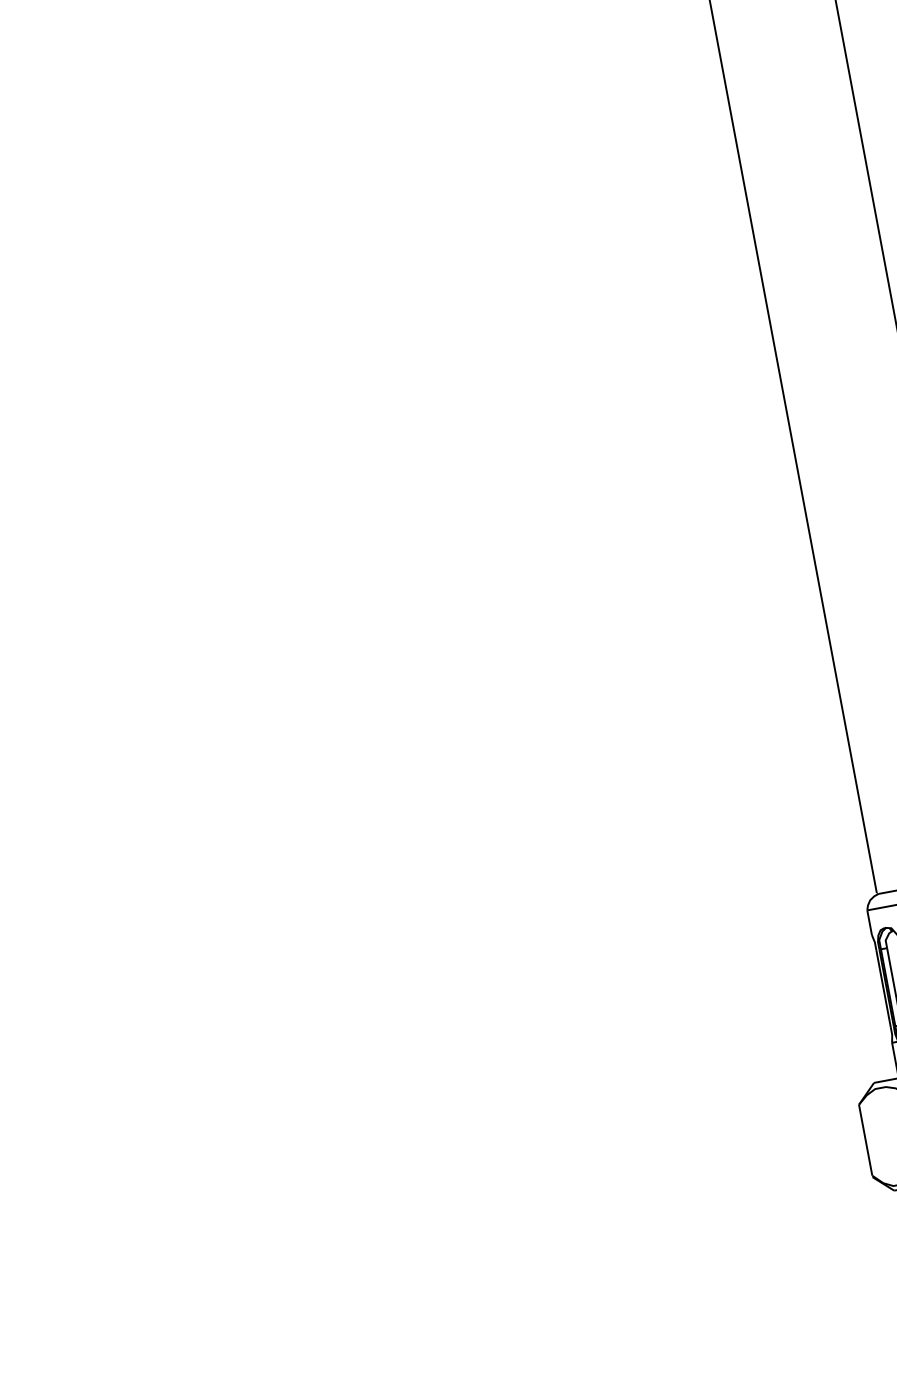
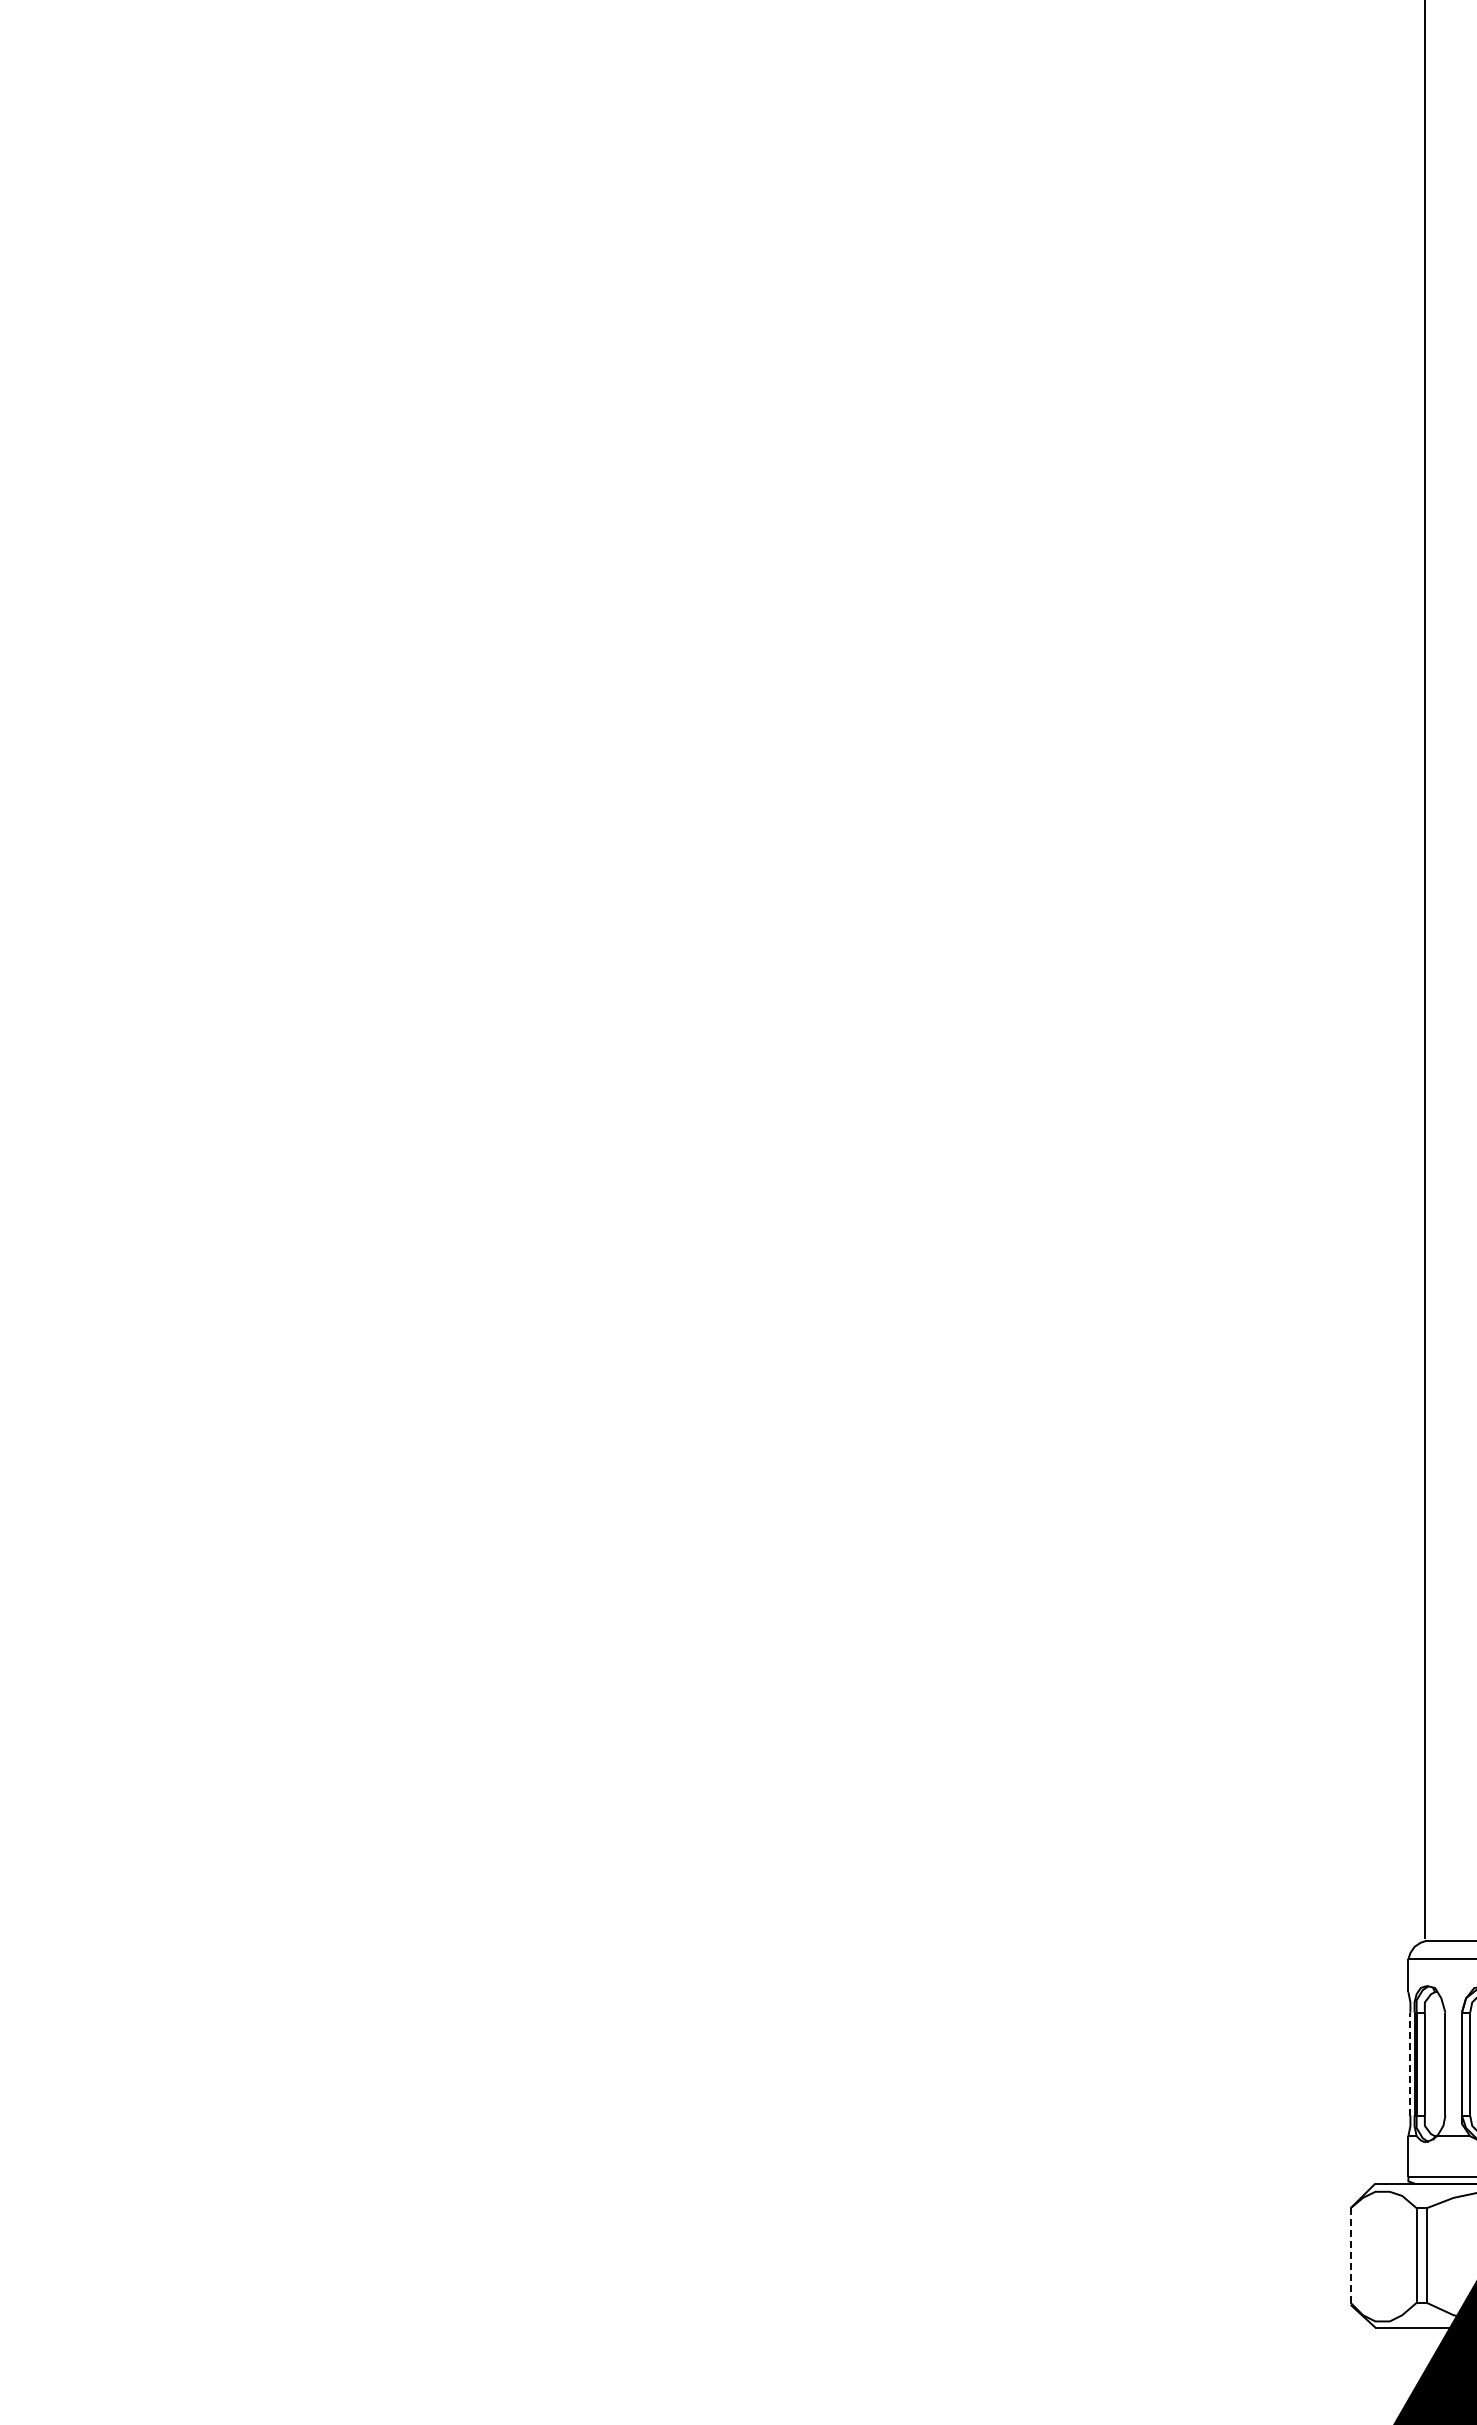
line: (883, 988) -> (1410, 2063), solid -> dashed
line: (865, 1140) -> (1350, 2255), solid -> dashed

